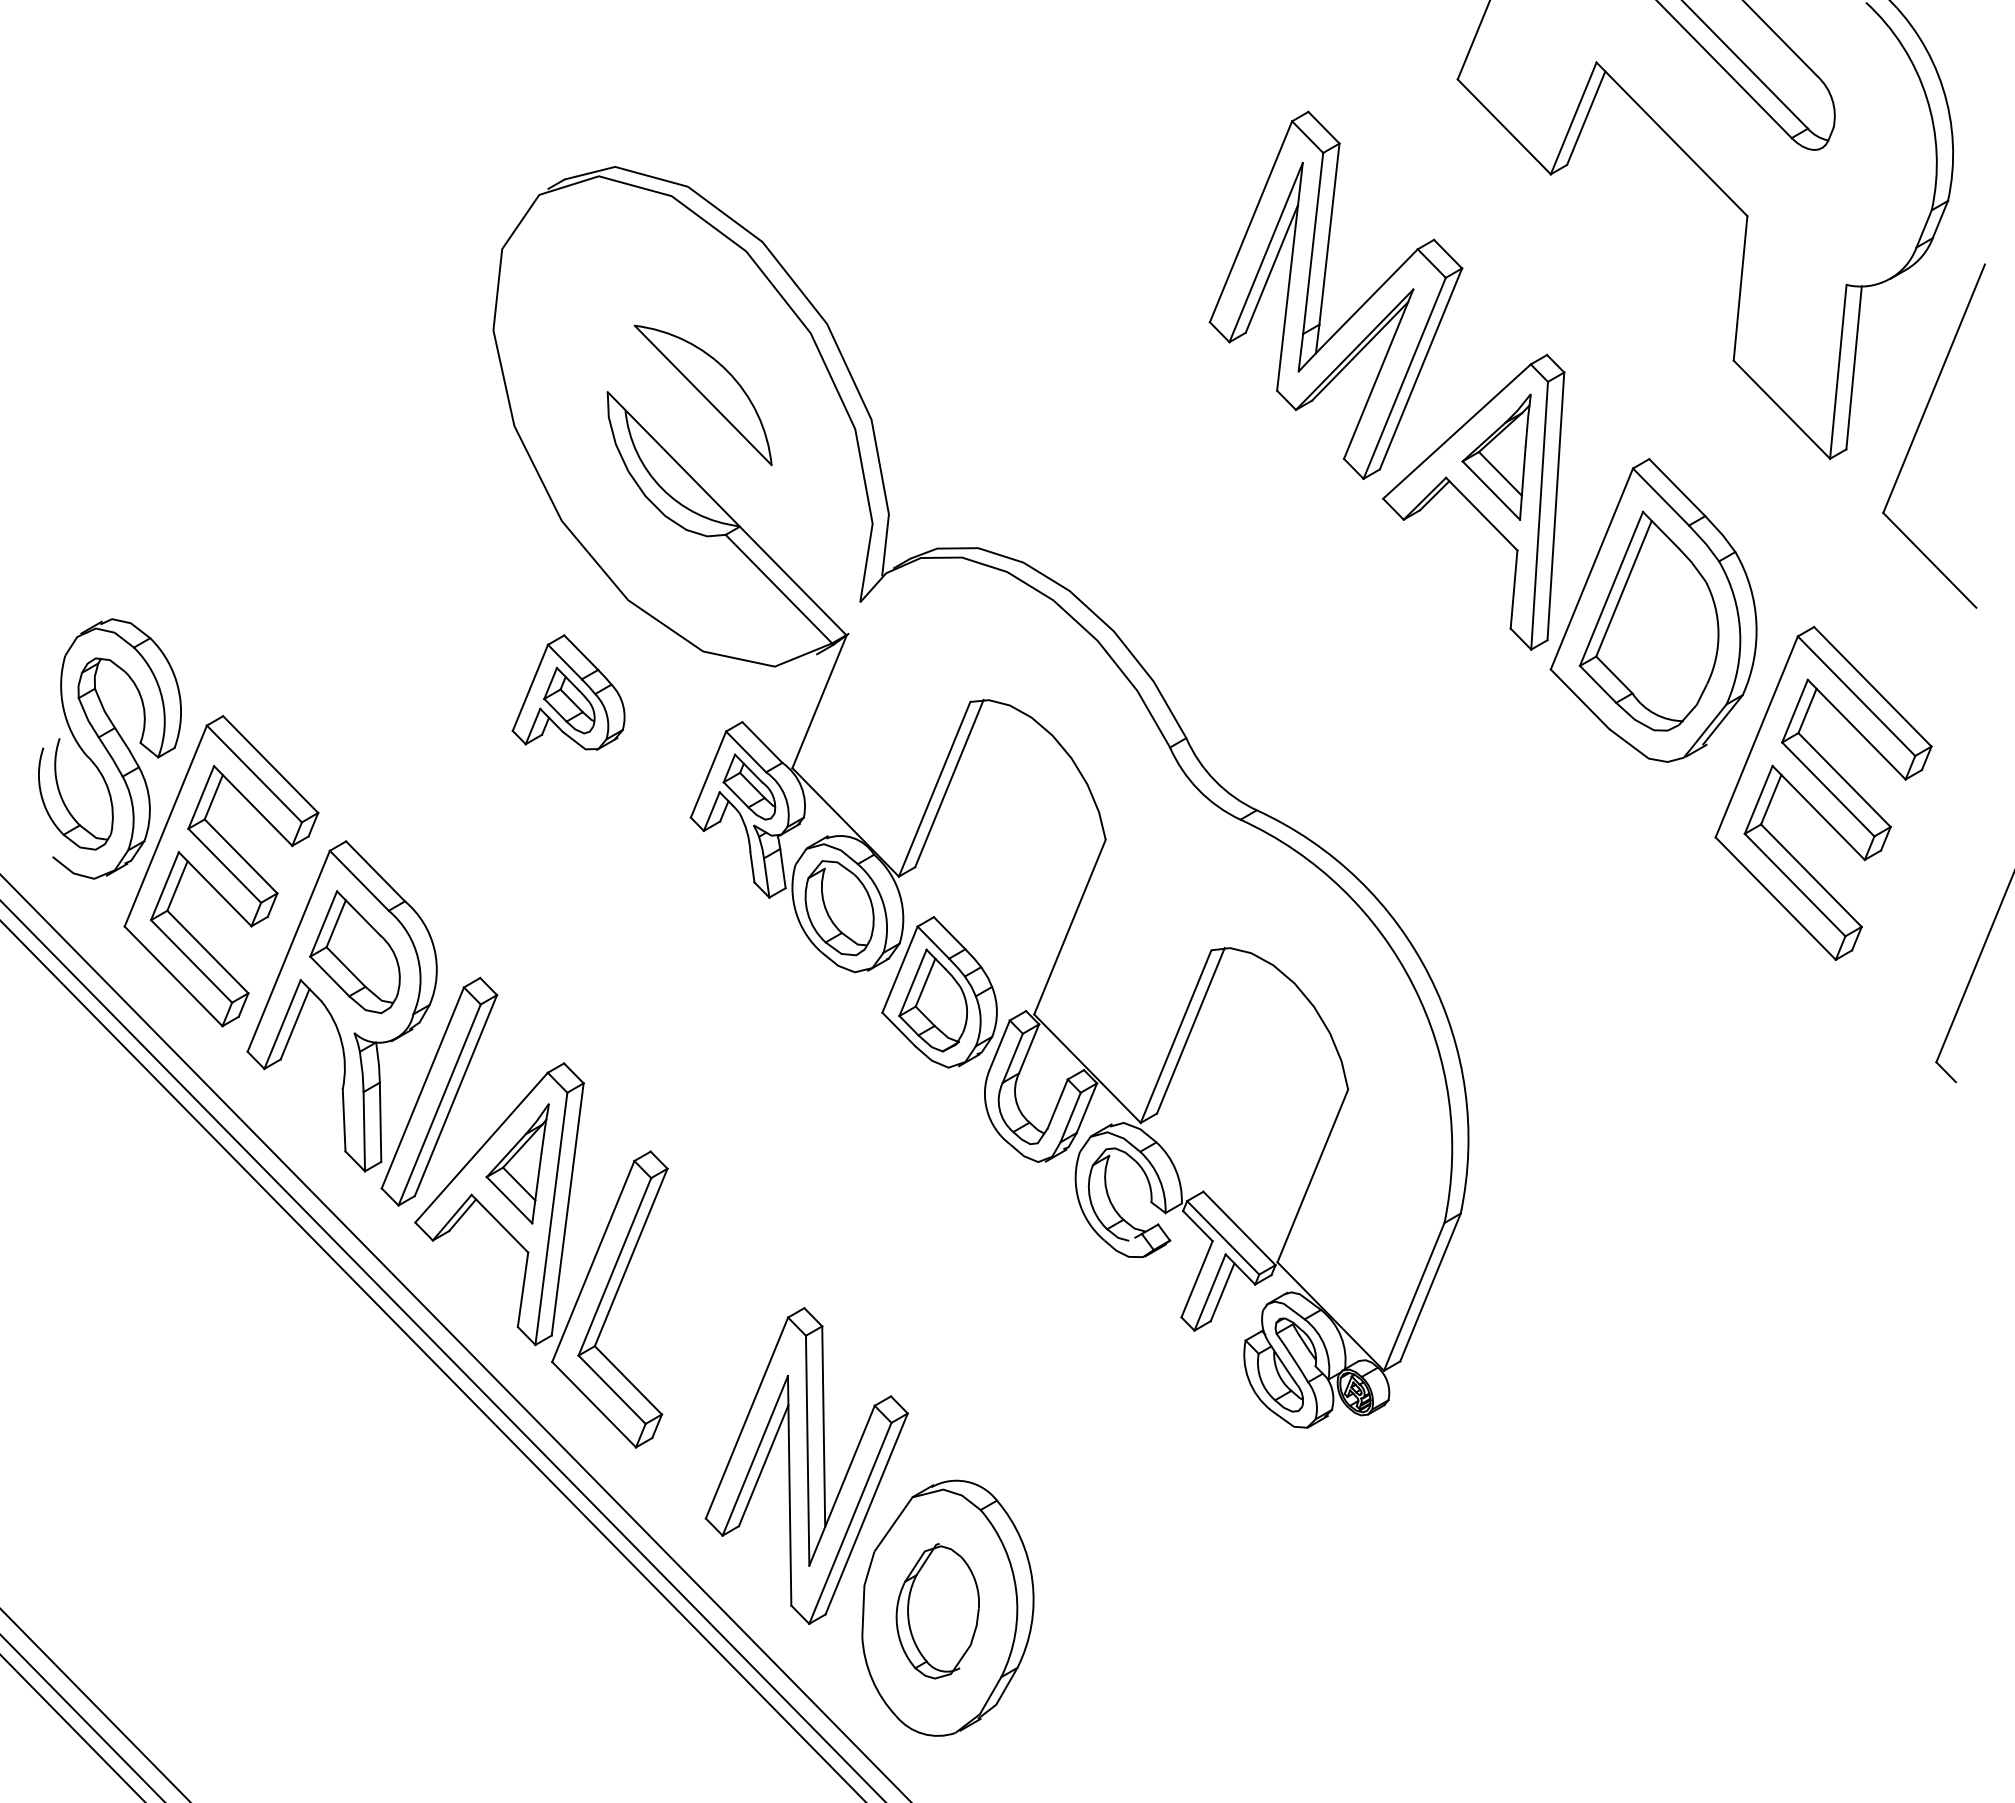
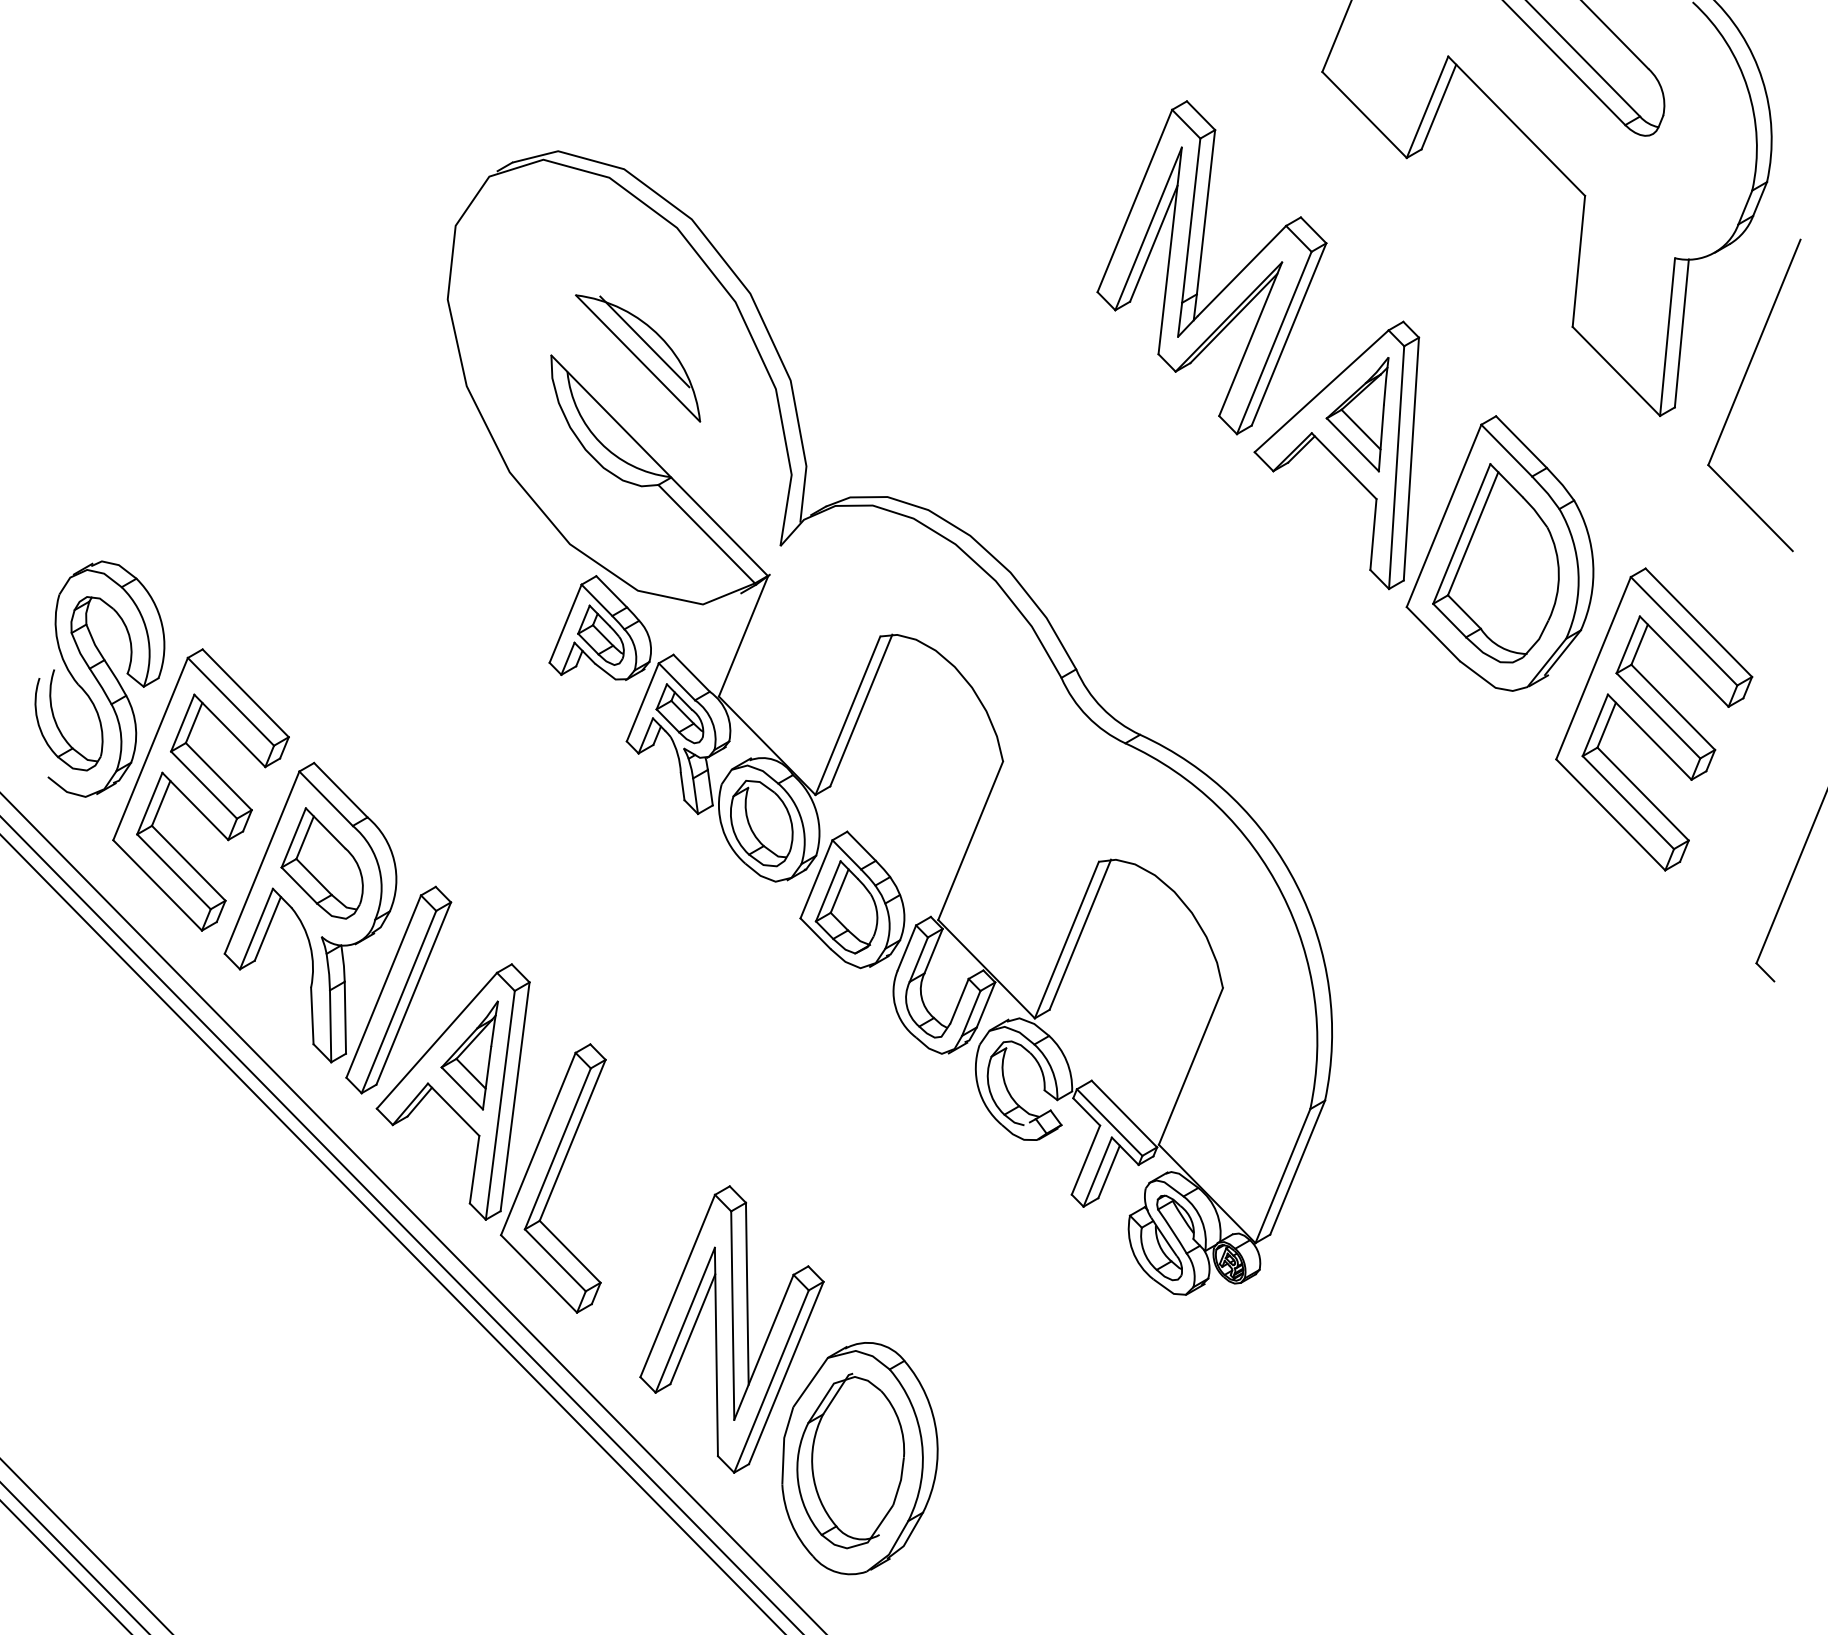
line: (710, 377) -> (644, 342), added
part: (568, 692) -> (600, 627), moved
part: (937, 1611) -> (850, 1461), size x1.43

